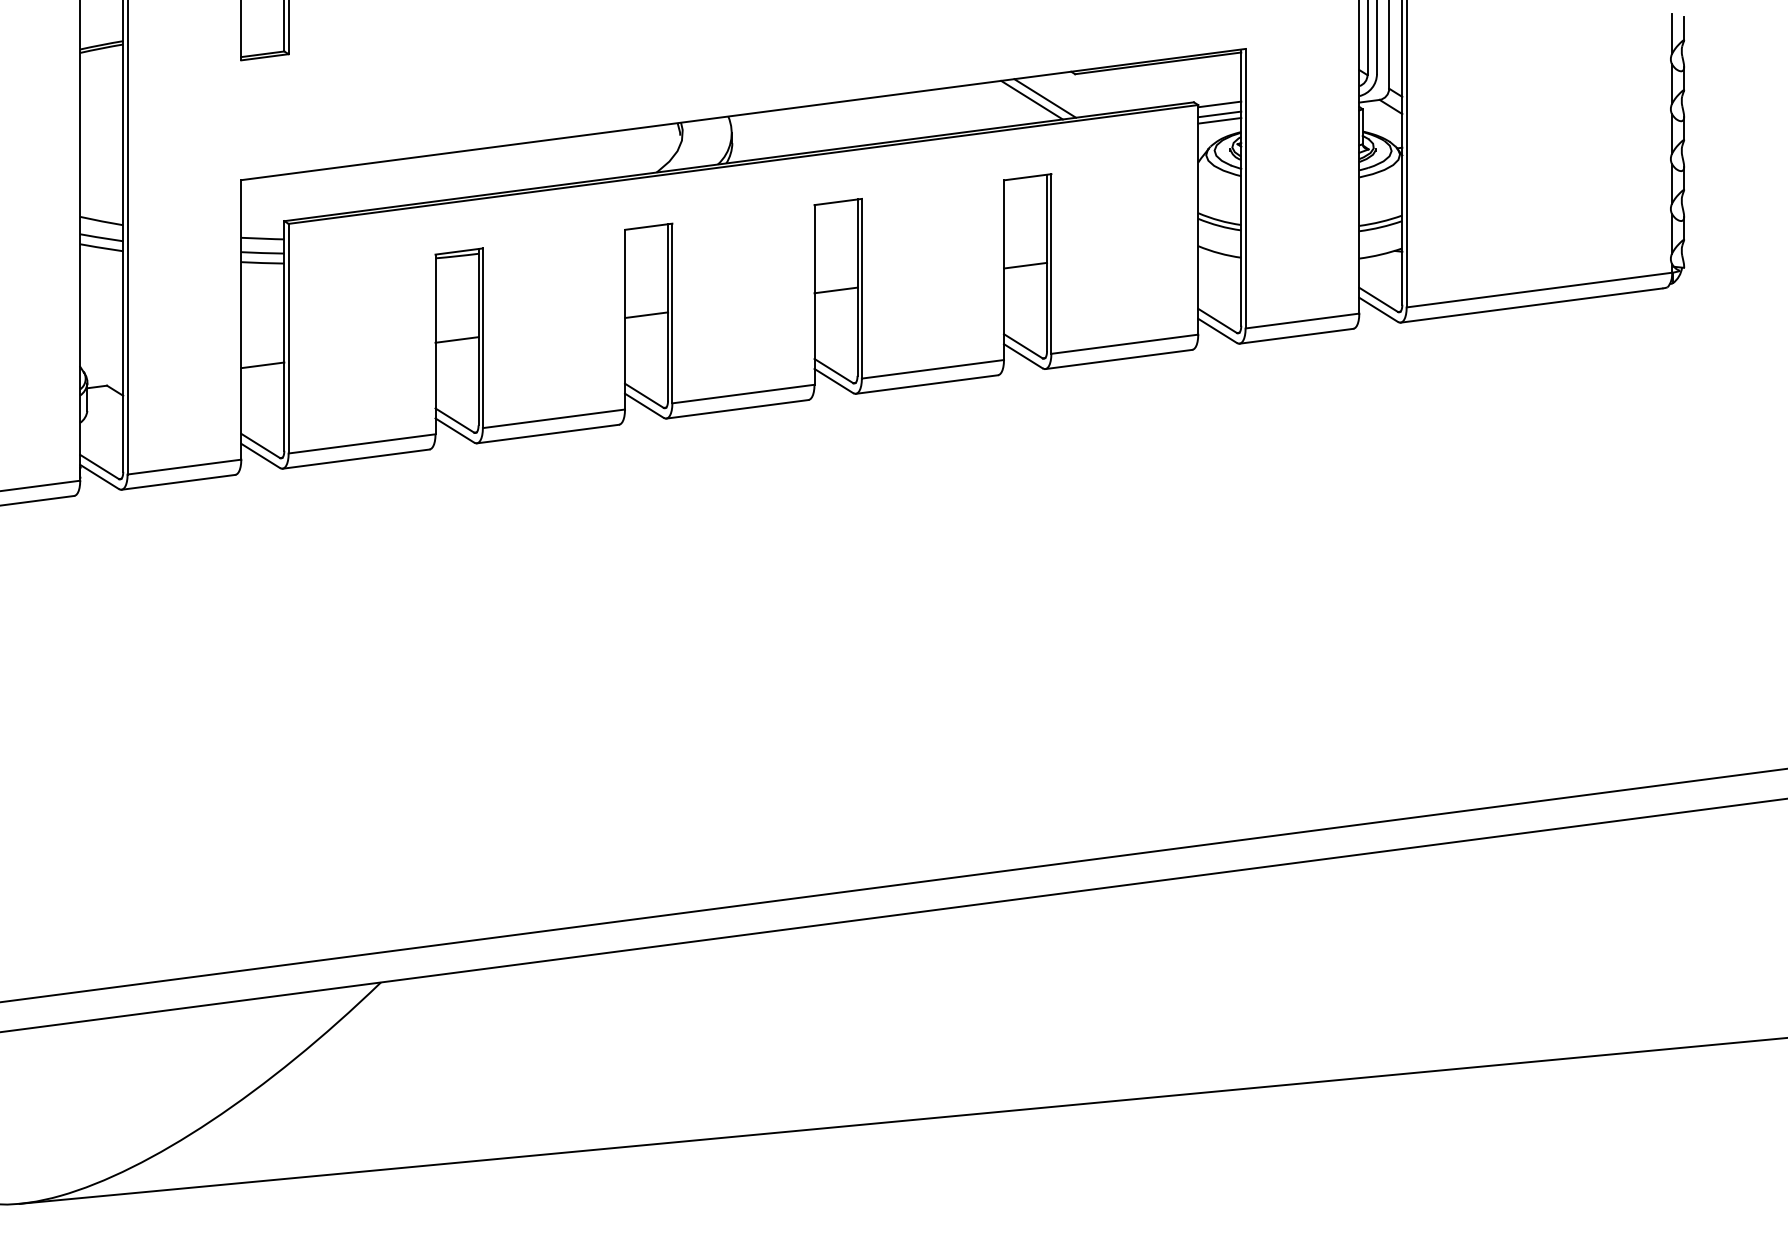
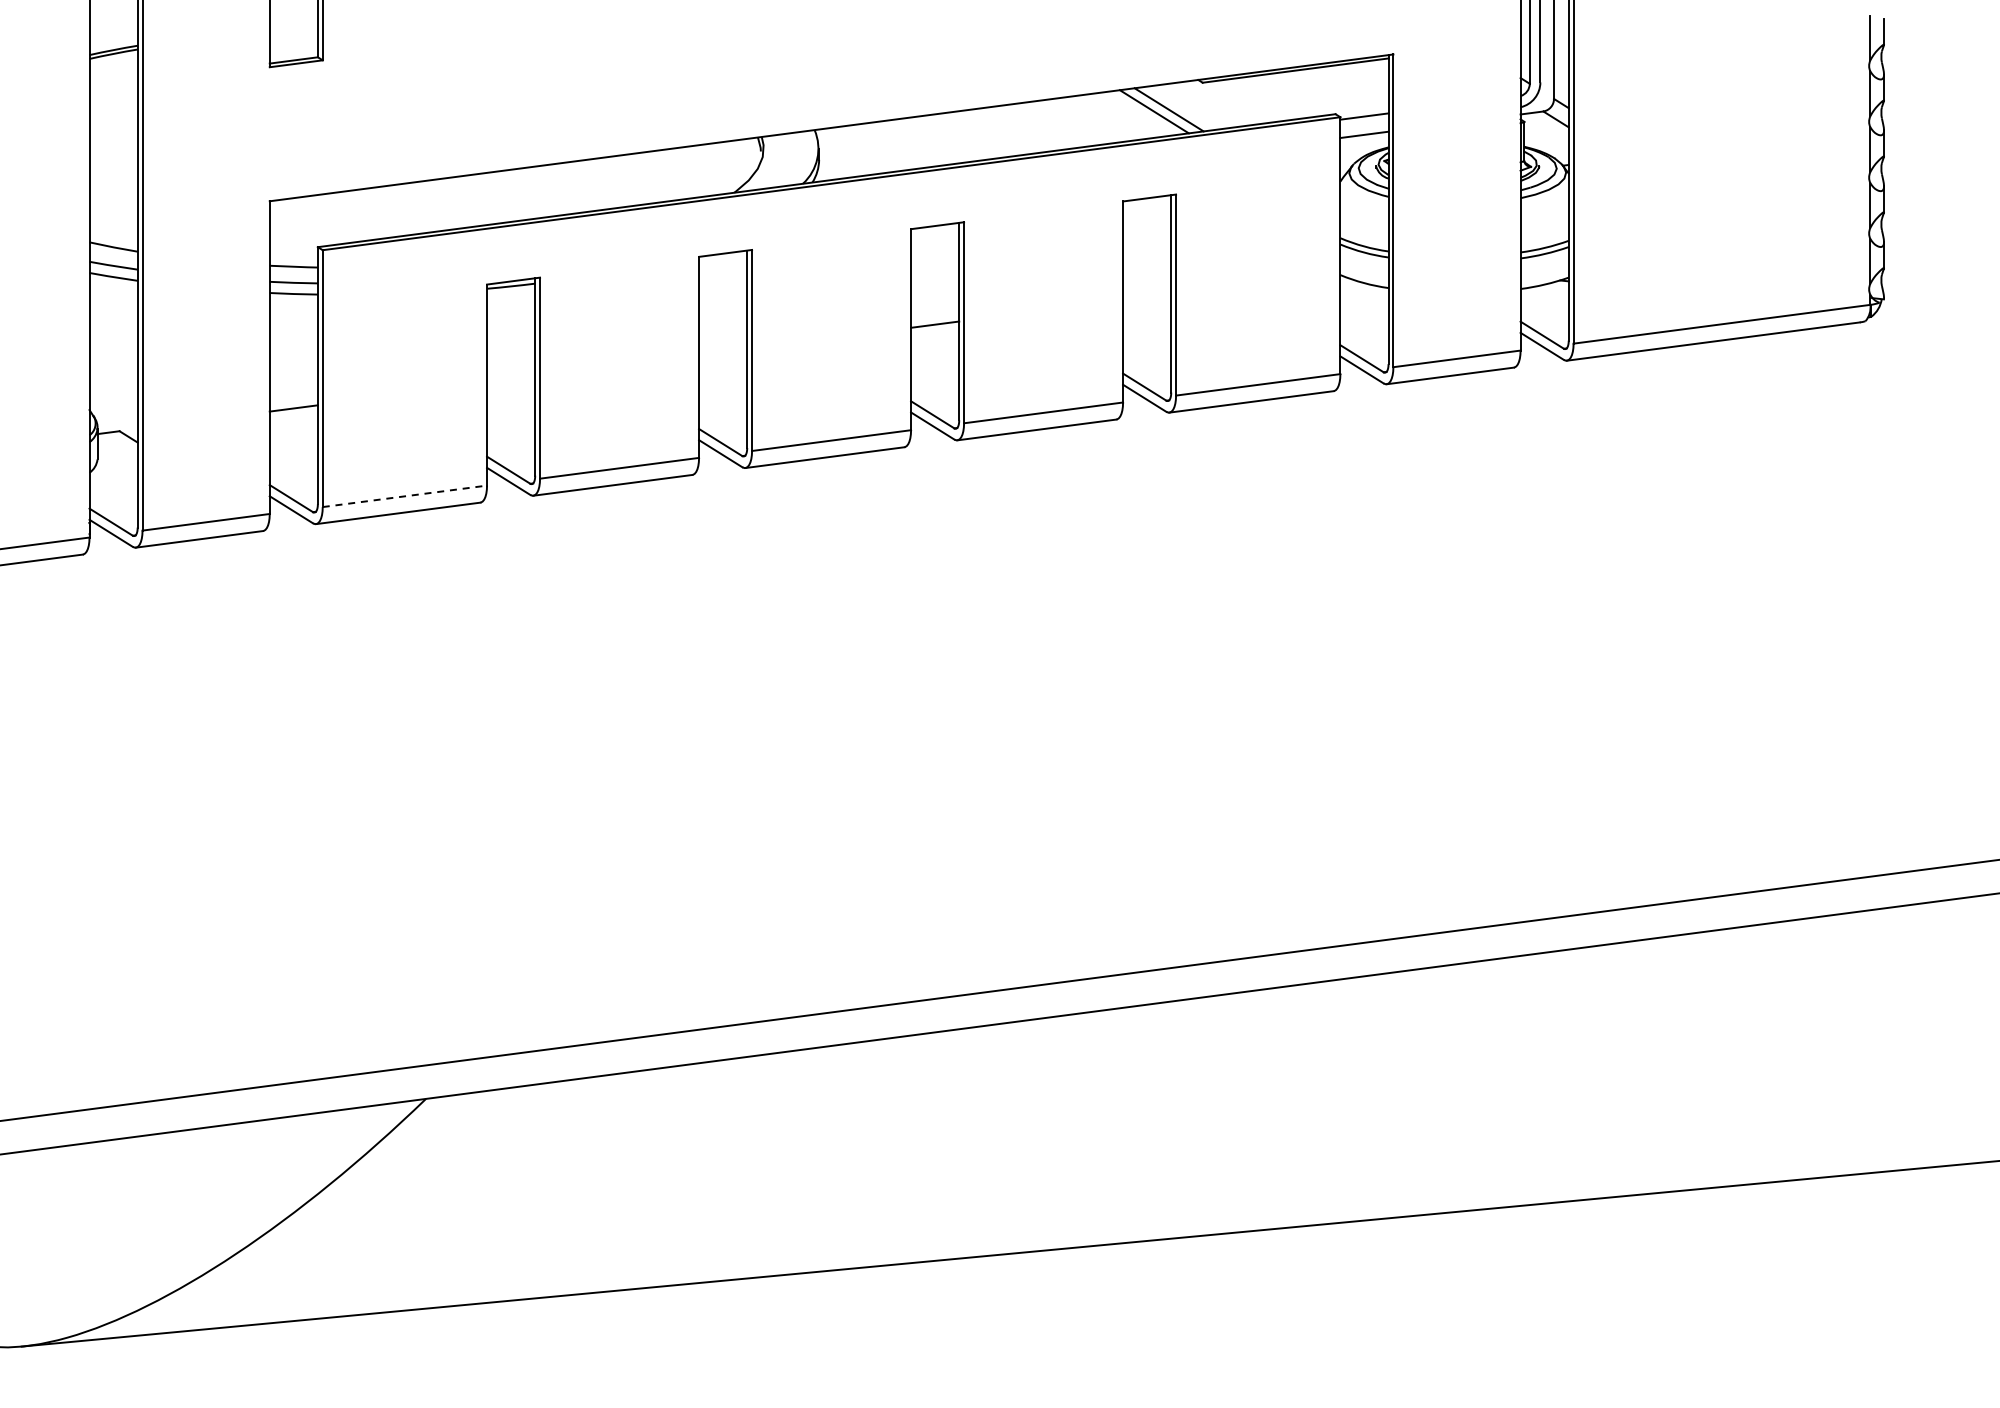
line: (1219, 114) -> (1364, 127), removed
line: (1025, 265) -> (1147, 296), removed
line: (646, 315) -> (723, 352), removed
line: (457, 339) -> (511, 379), removed
line: (361, 444) -> (404, 496), solid -> dashed

